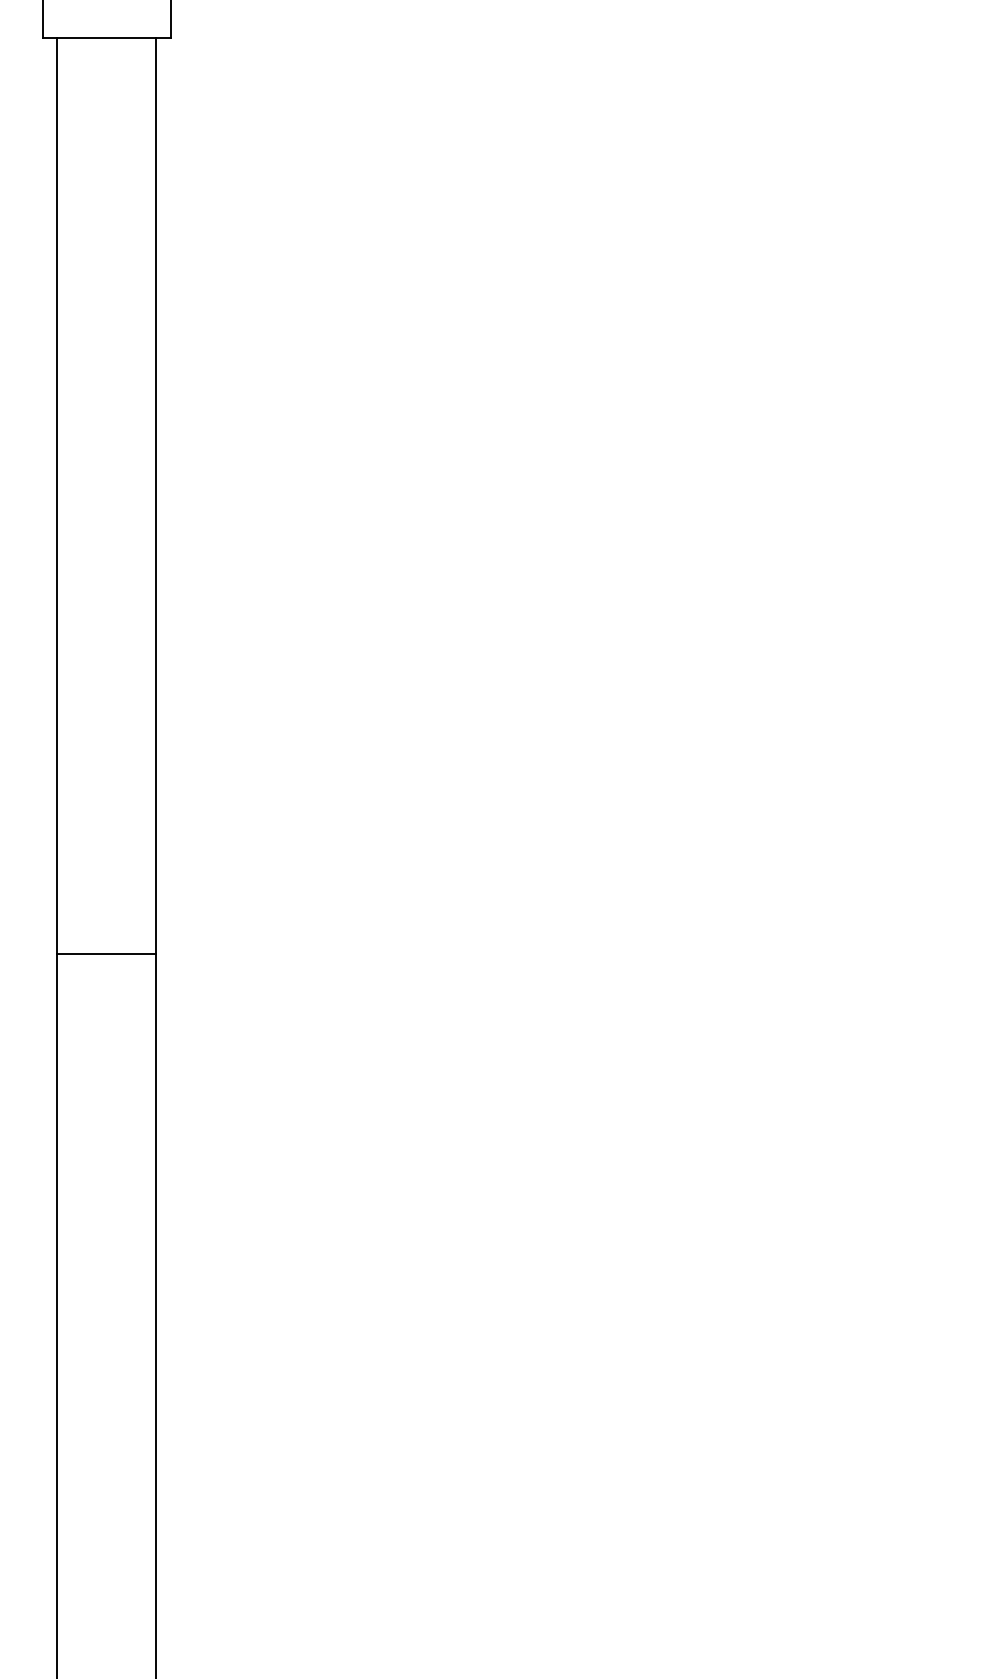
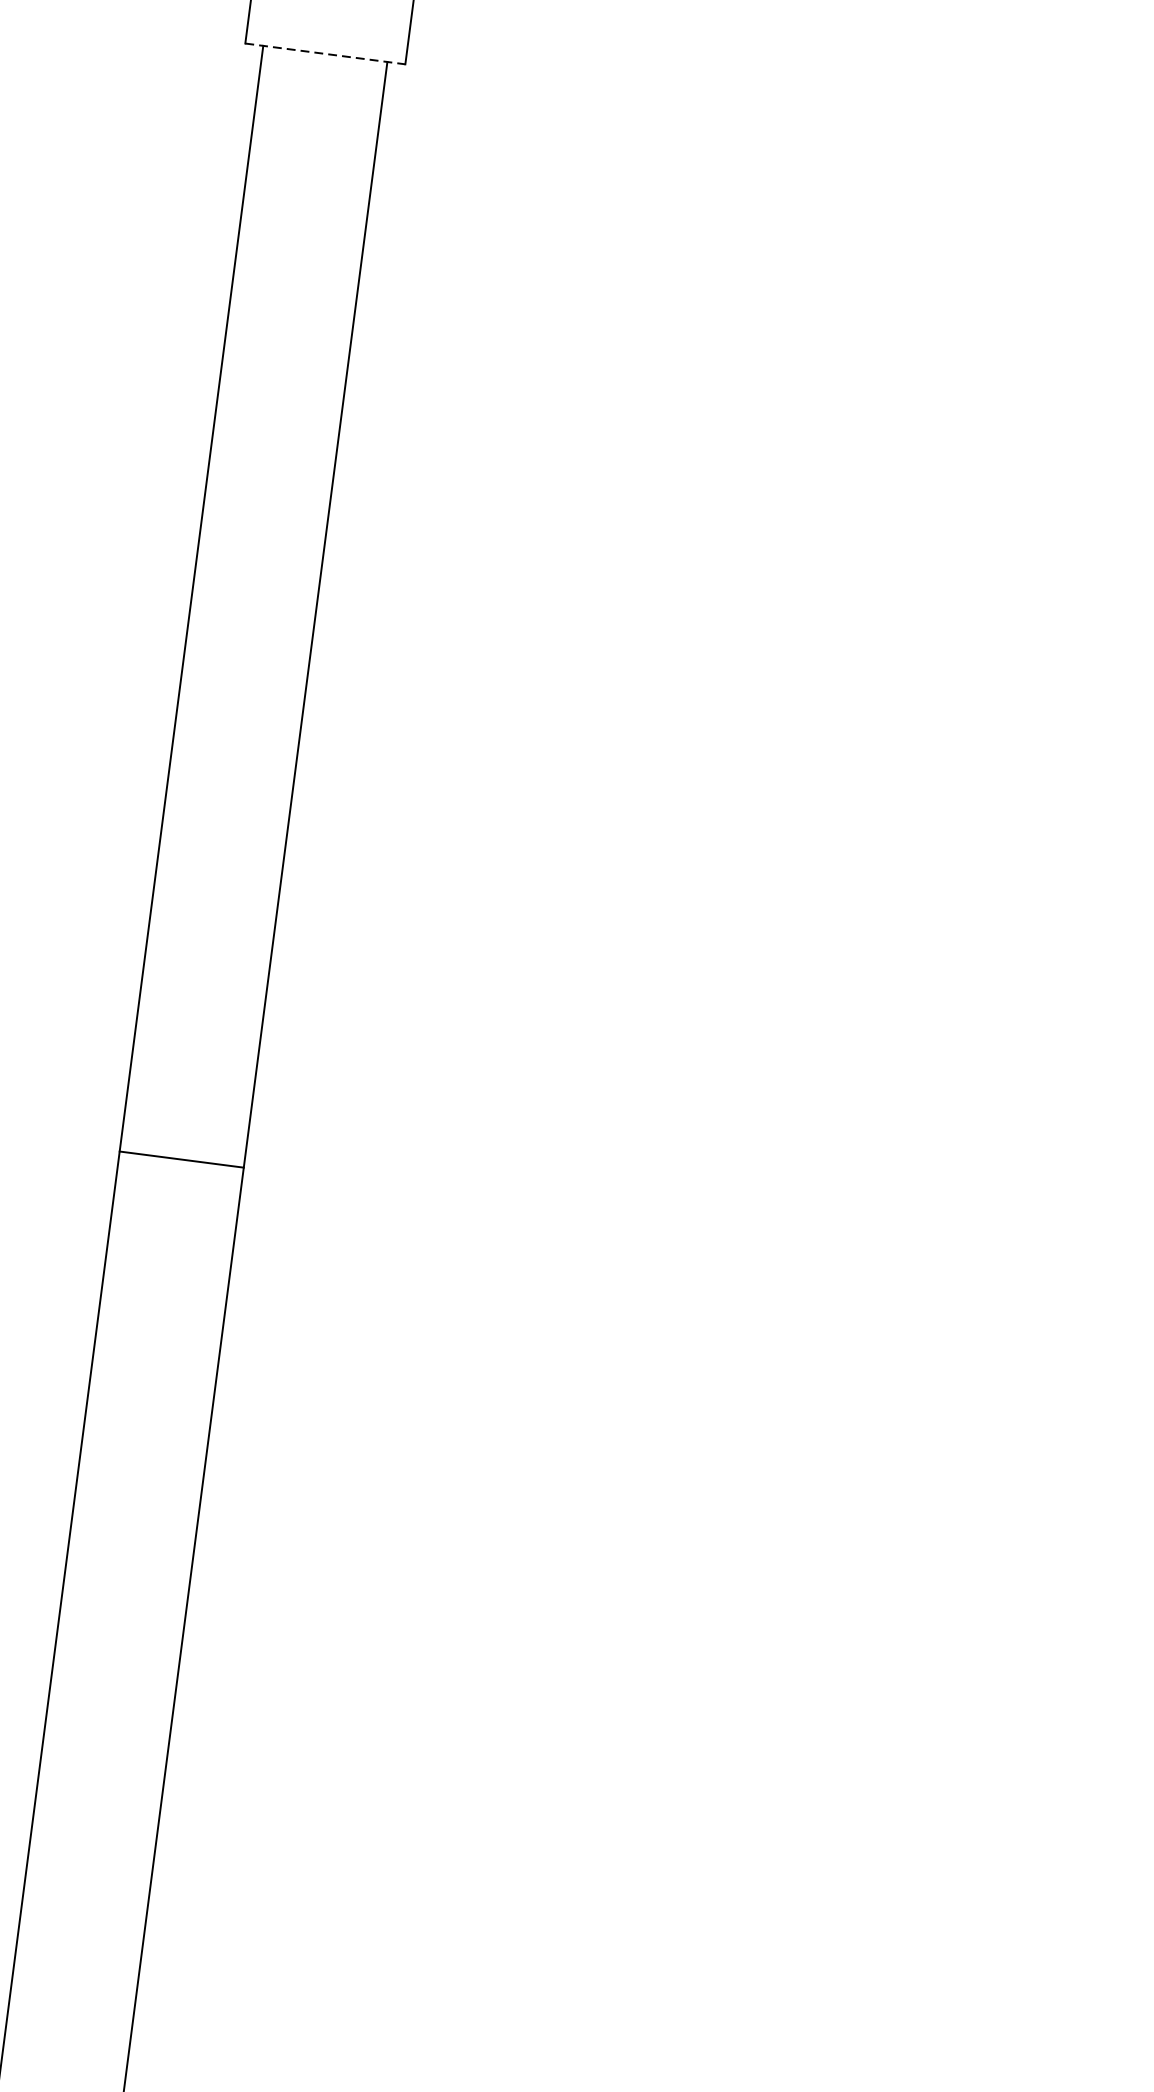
line: (106, 38) -> (324, 54), solid -> dashed
line: (106, 953) -> (181, 1159), moved

